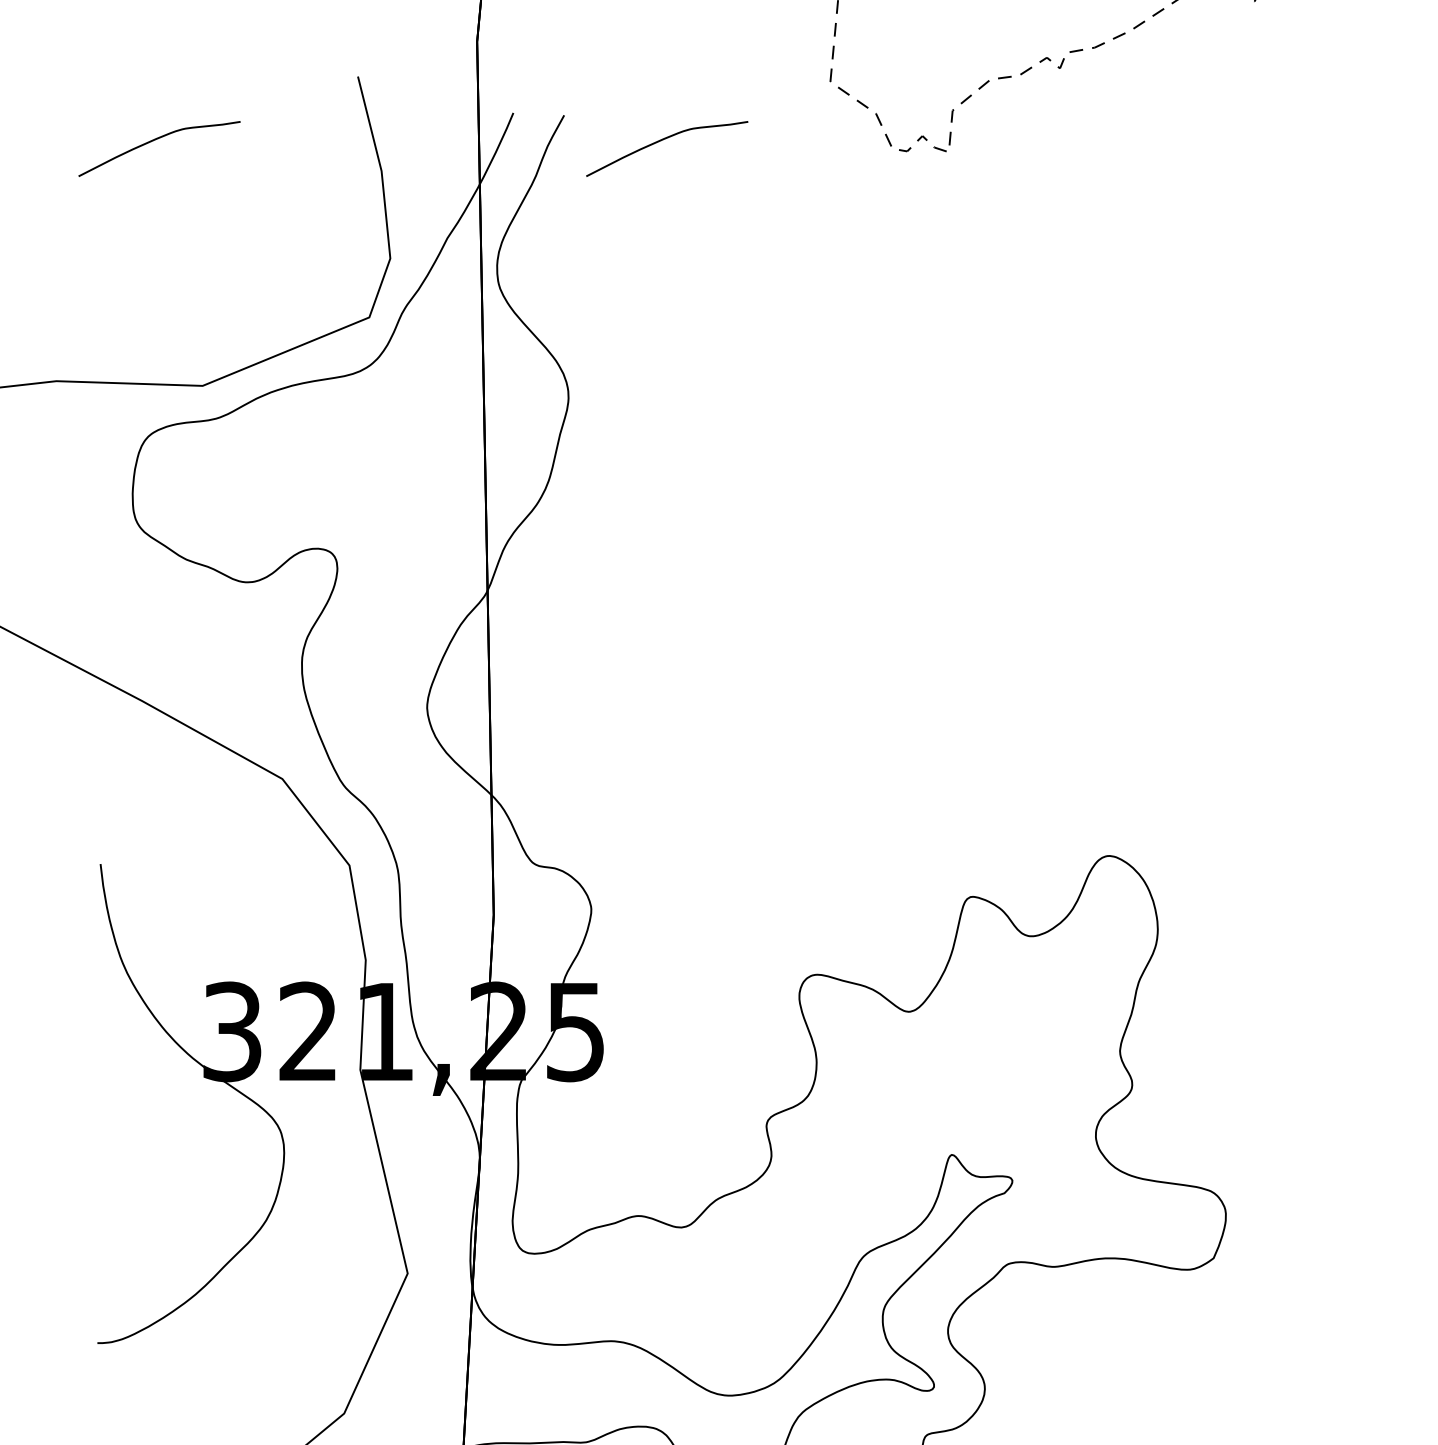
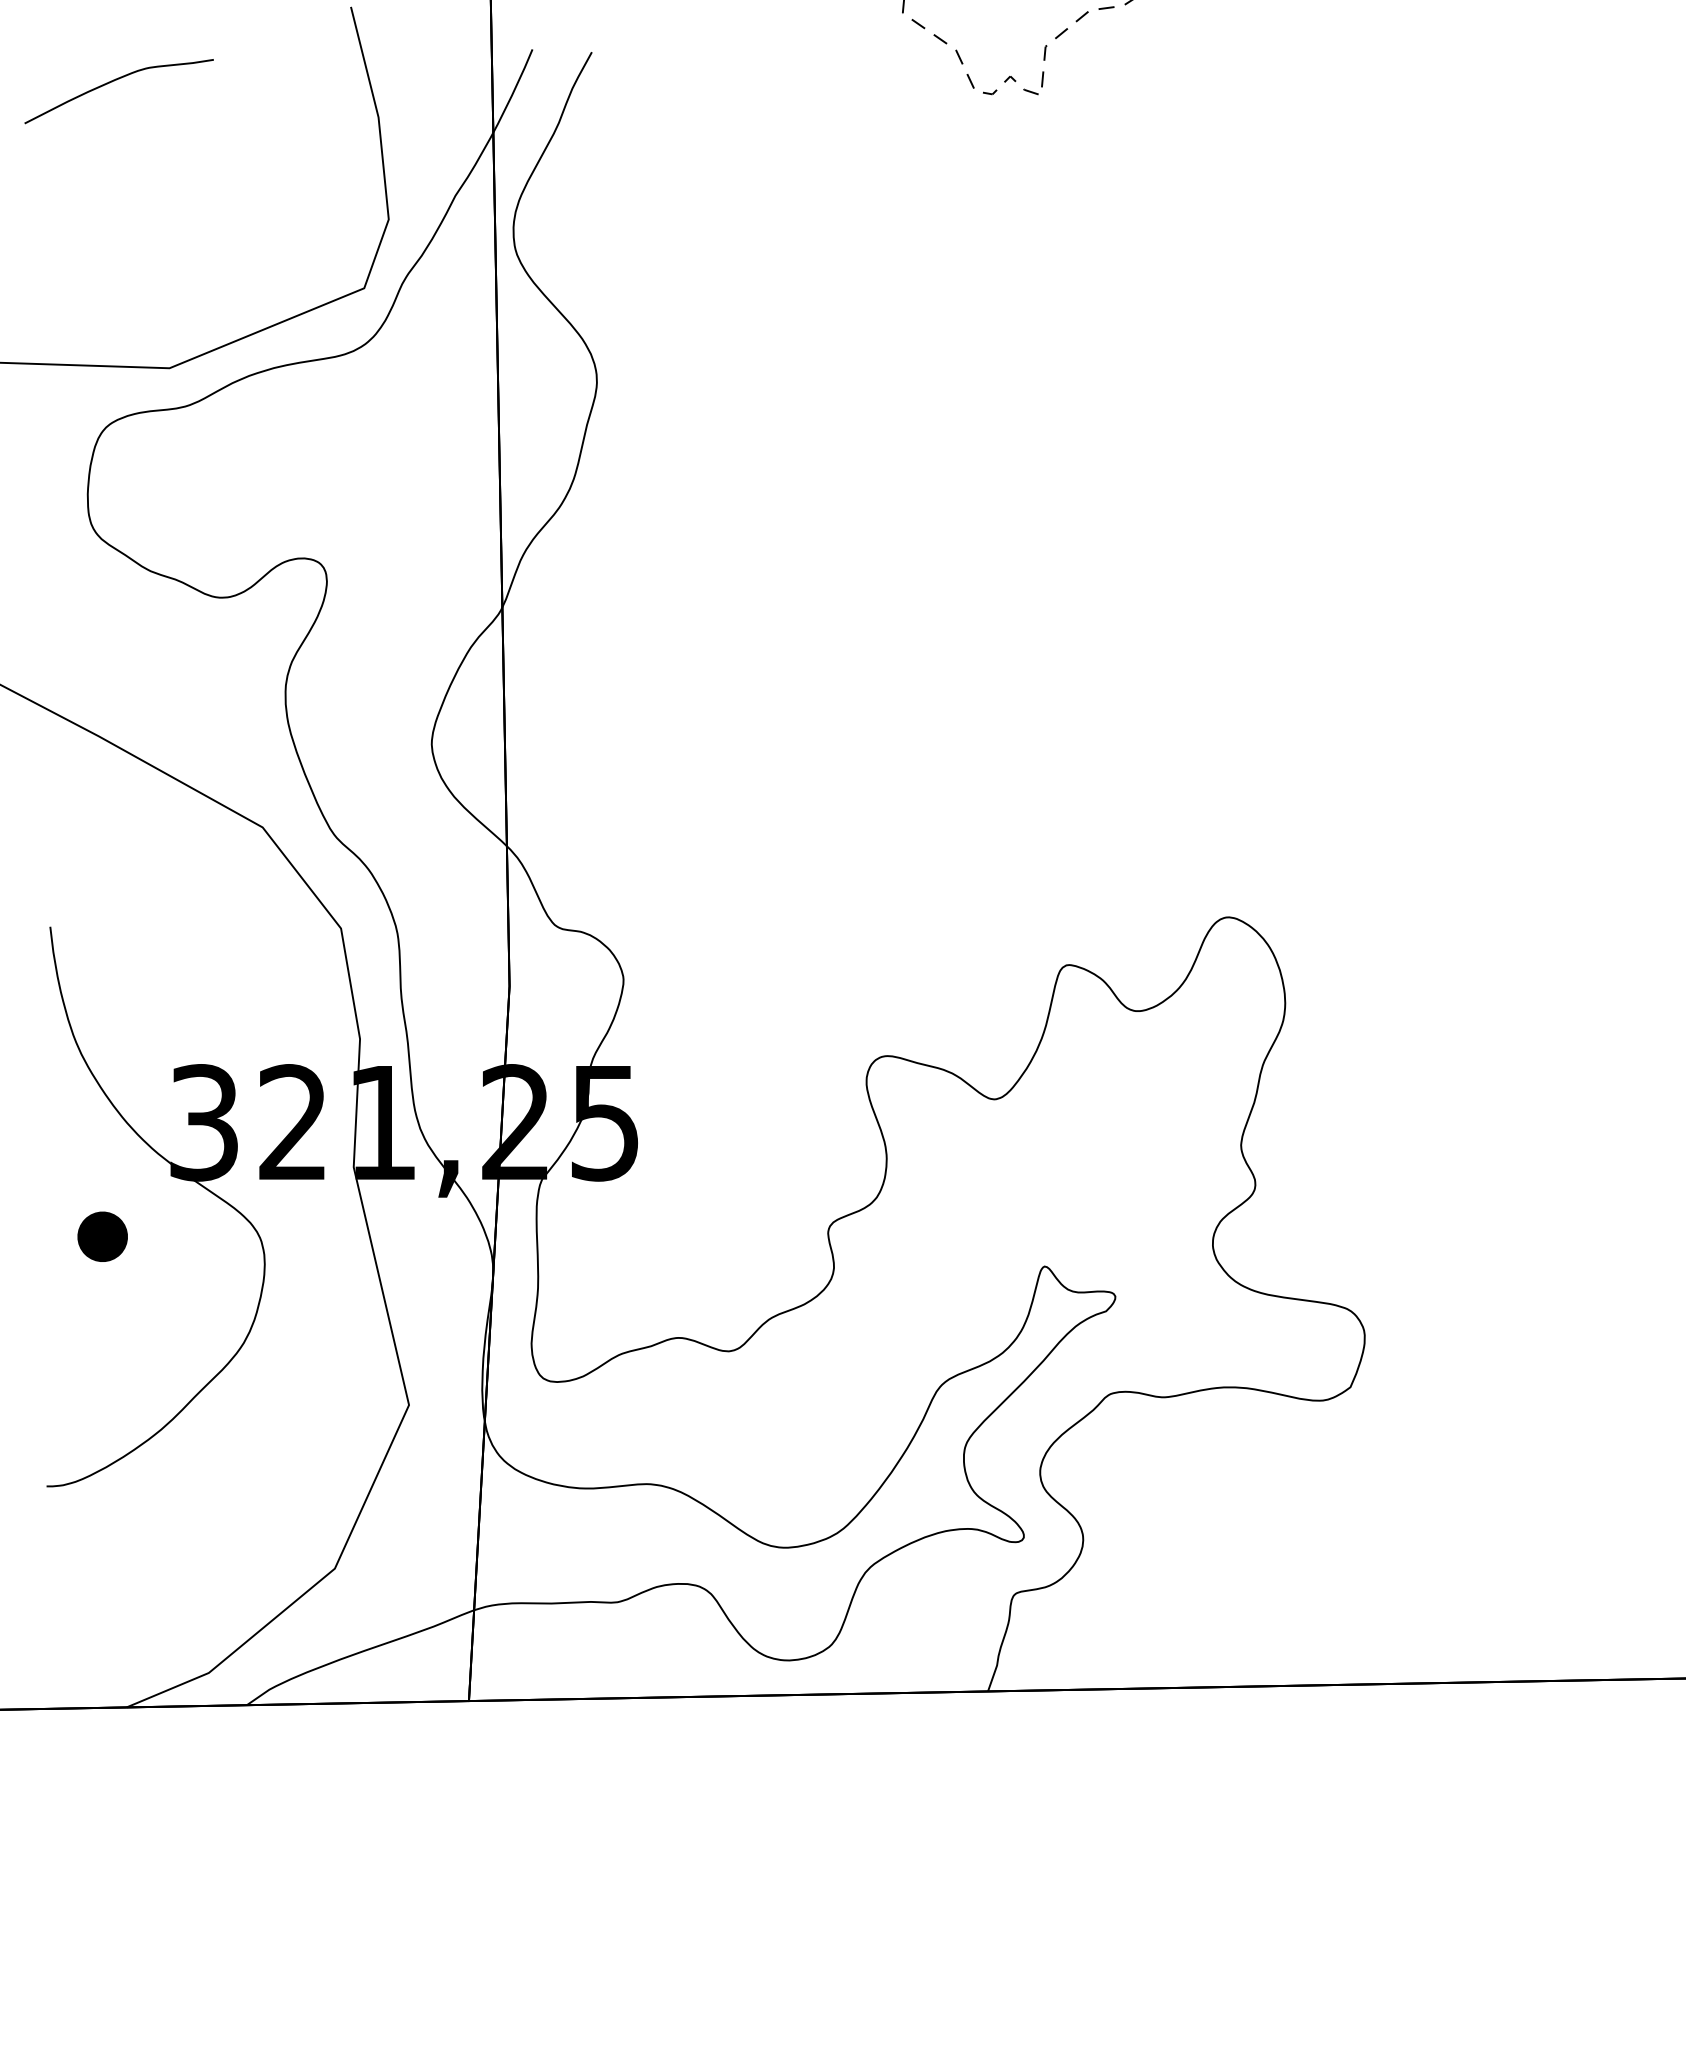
curve: (663, 140) -> (707, 81), removed
part: (145, 1129) -> (102, 1236), added

